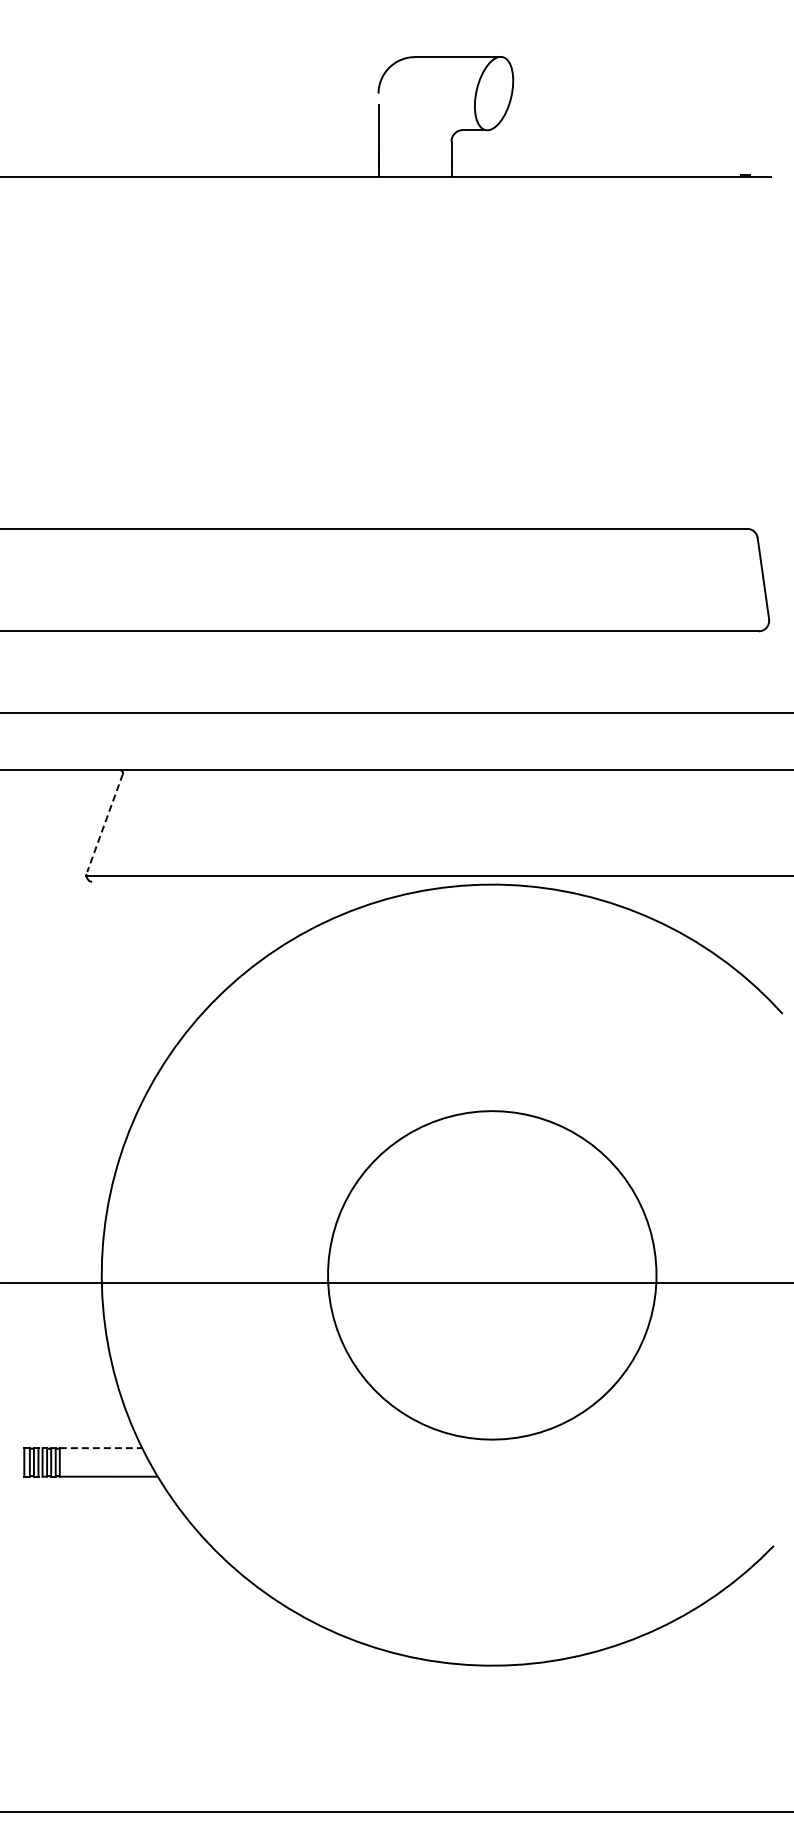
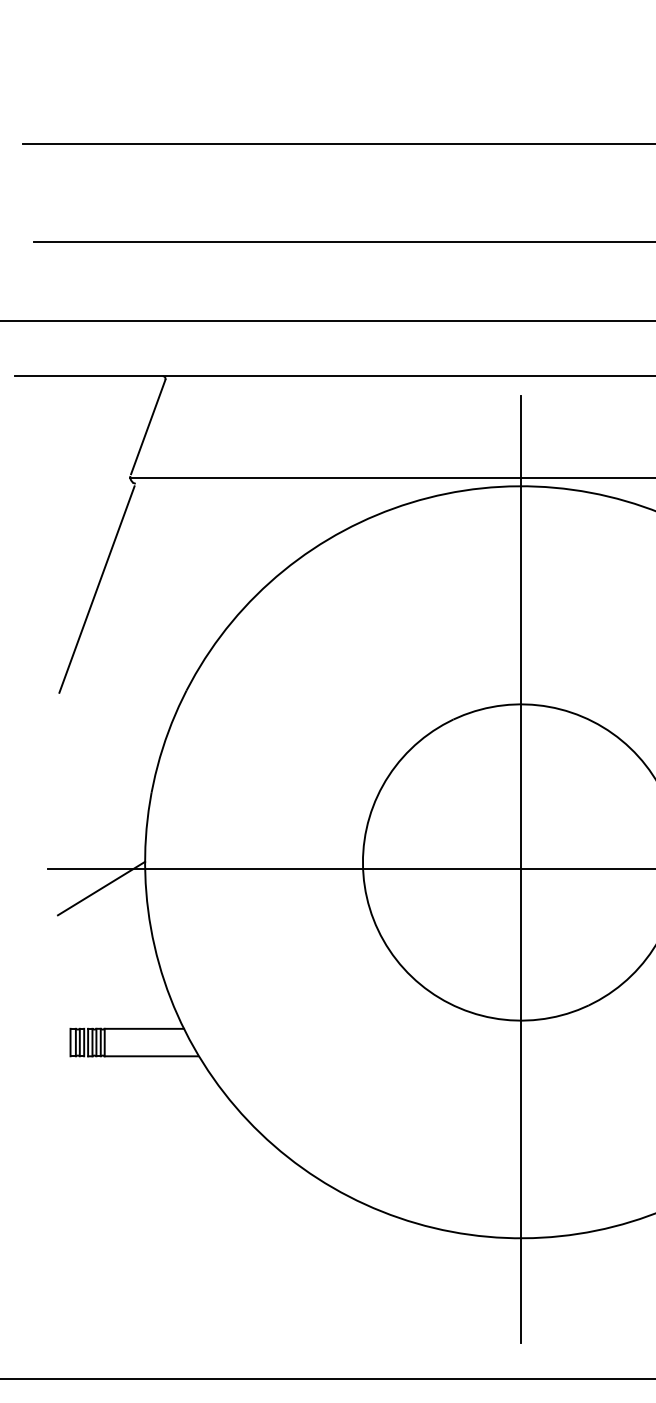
line: (104, 823) -> (147, 427), dashed -> solid
line: (51, 991) -> (96, 589), added
line: (492, 1282) -> (521, 869), added
line: (56, 1302) -> (101, 888), added
line: (101, 1448) -> (144, 1029), dashed -> solid

